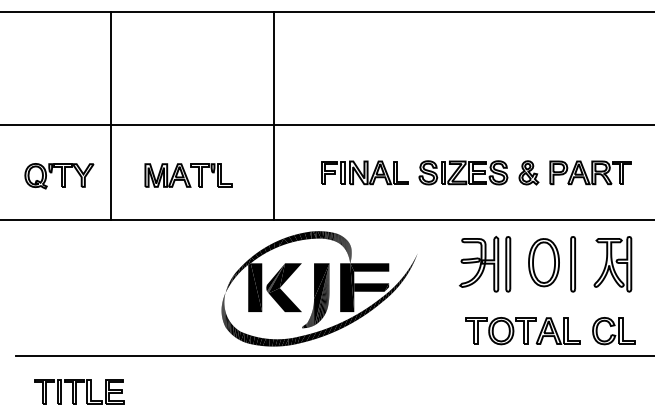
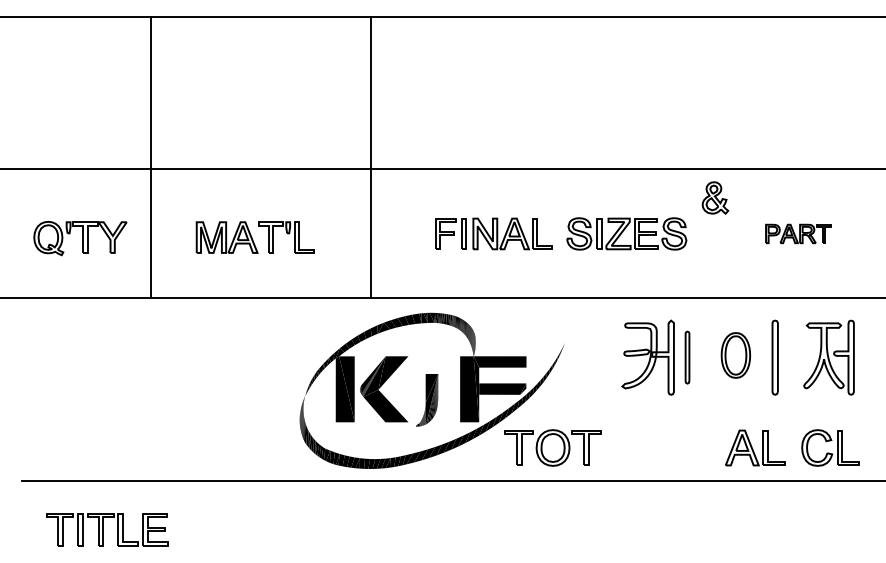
part: (528, 172) -> (715, 197), moved
part: (590, 172) -> (798, 233), size x0.6
part: (543, 262) -> (735, 355), size x0.7
part: (508, 264) -> (687, 357), size x0.7
part: (315, 295) -> (426, 400), size x0.6
part: (500, 330) -> (552, 447), moved

